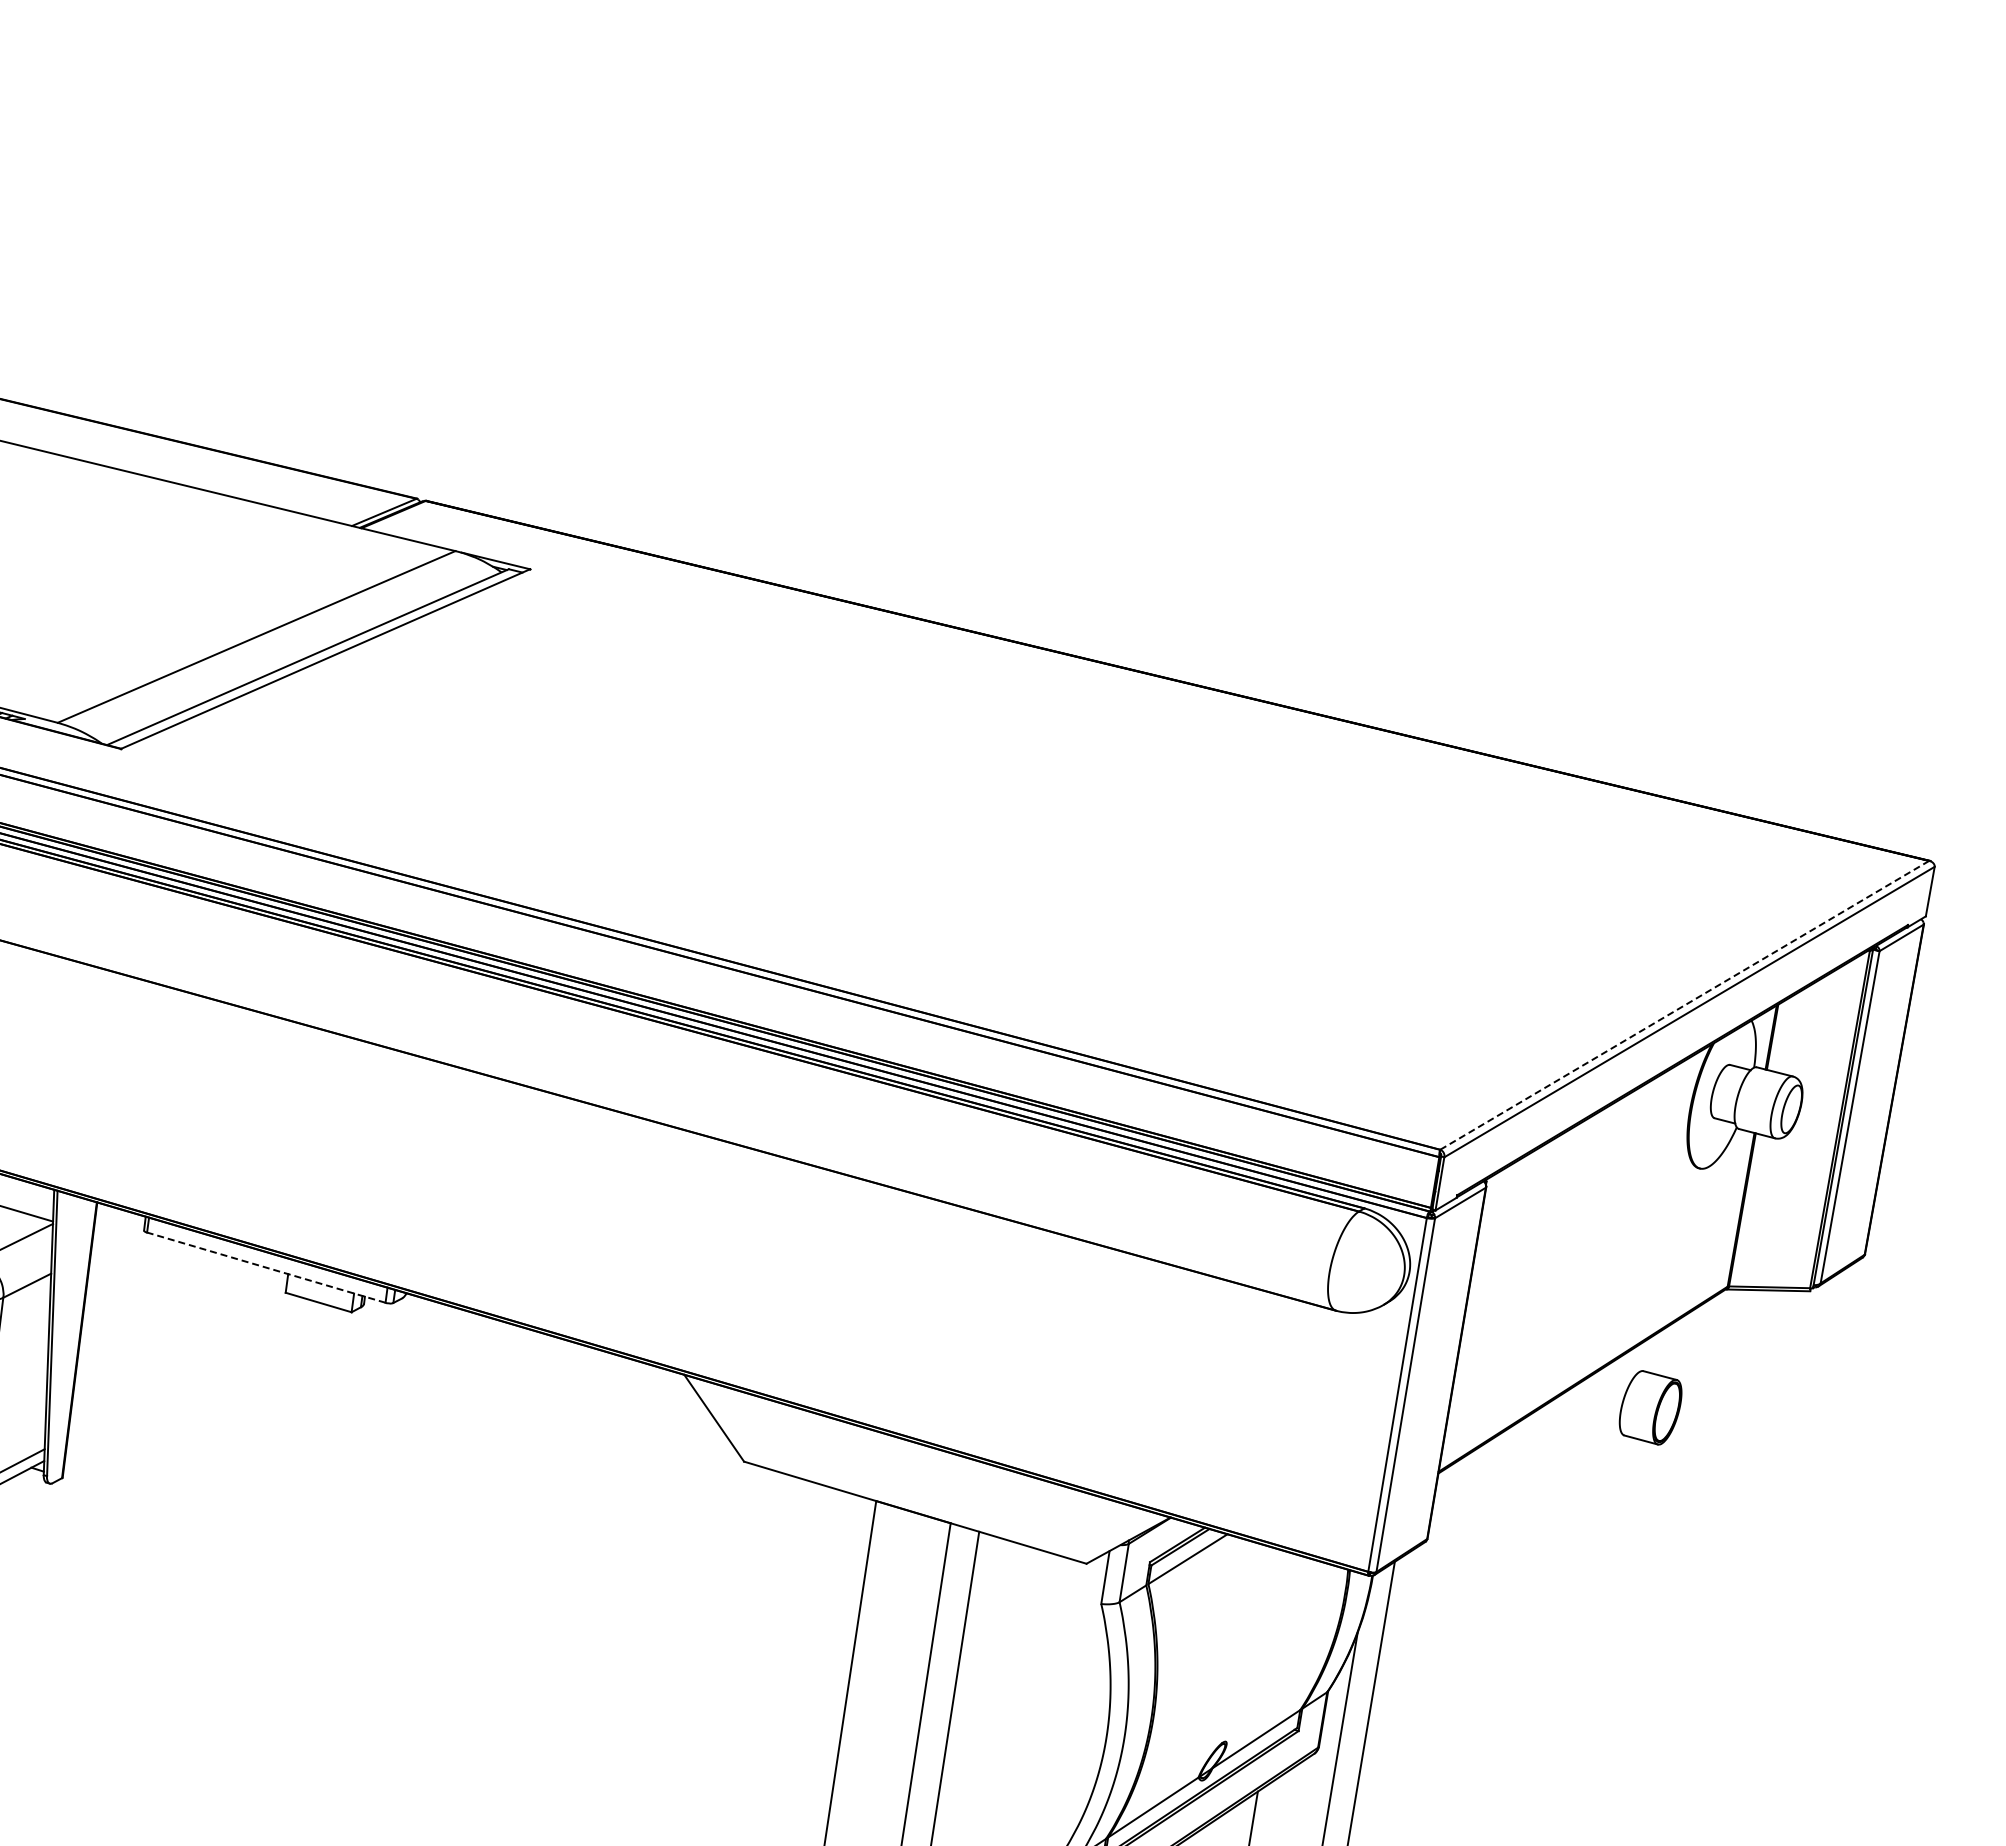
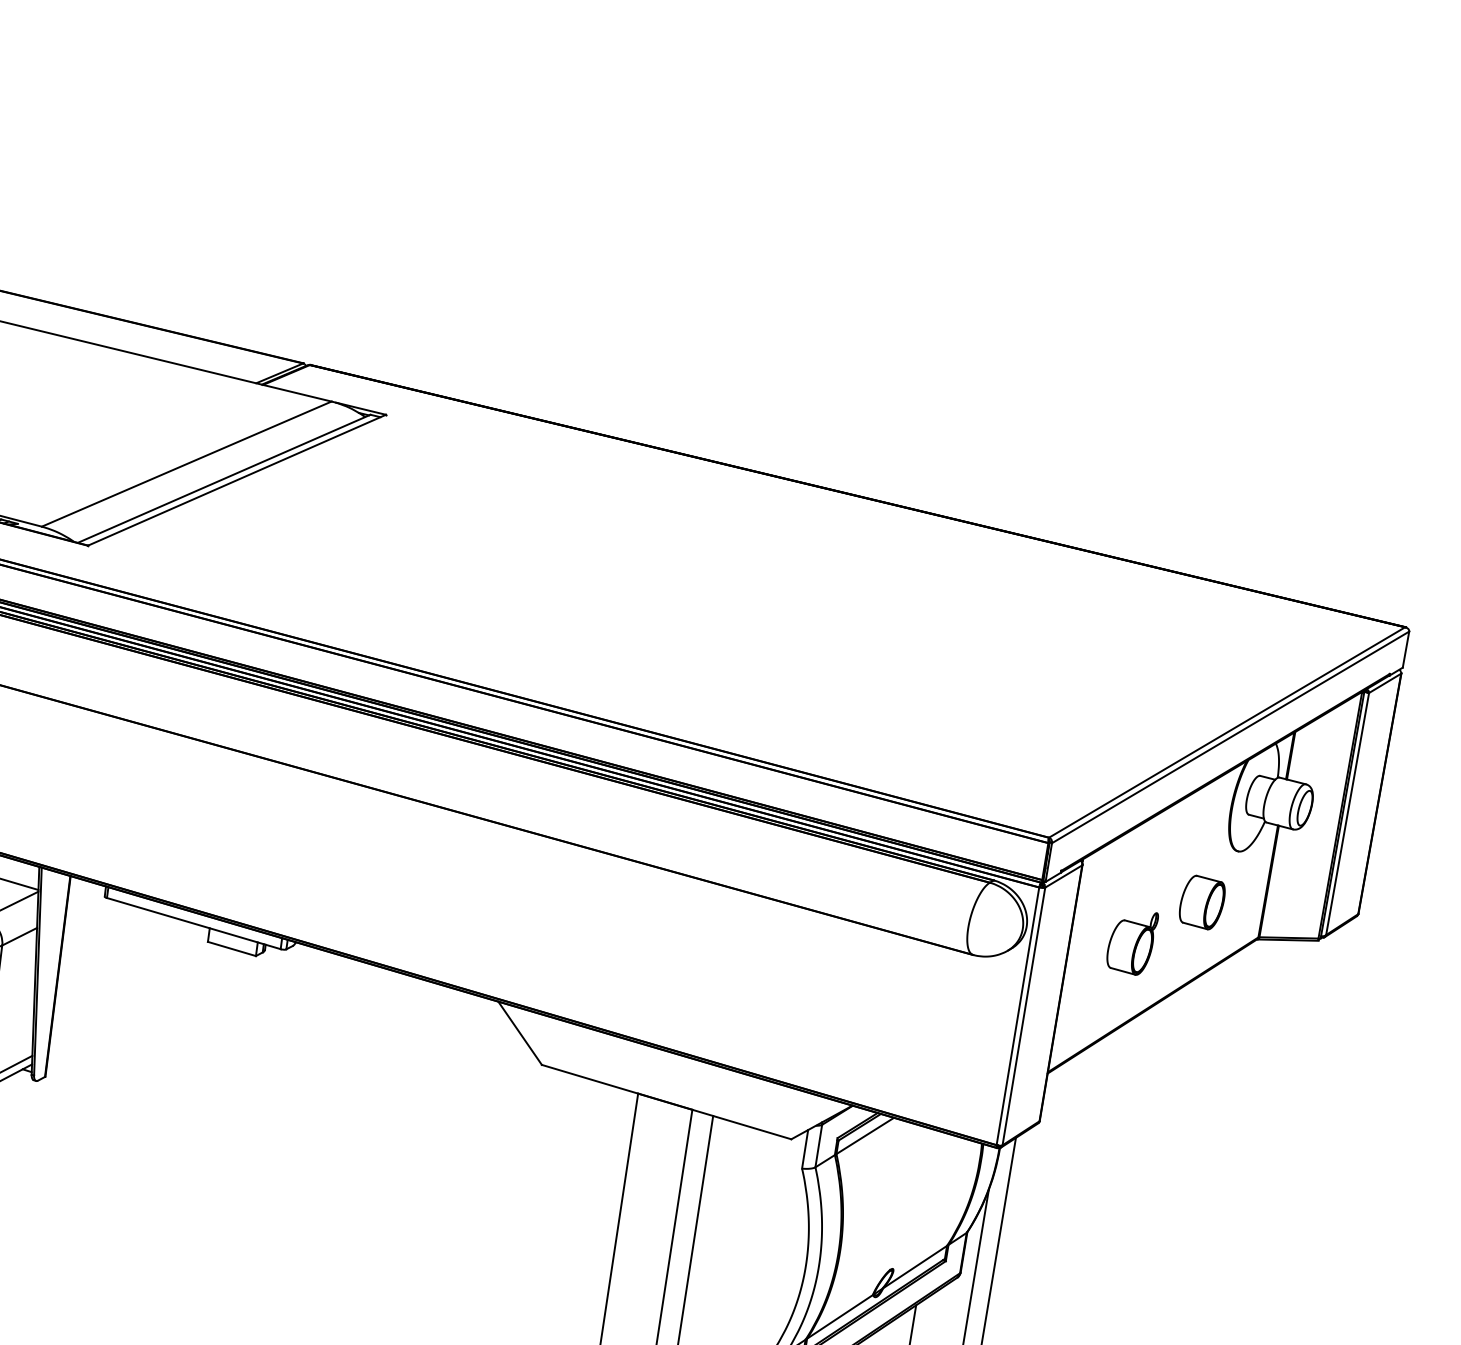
line: (1684, 1005) -> (1226, 732), dashed -> solid
line: (265, 1267) -> (193, 923), dashed -> solid
part: (1554, 1295) -> (1132, 943), added
part: (1650, 1407) -> (1202, 902), moved

